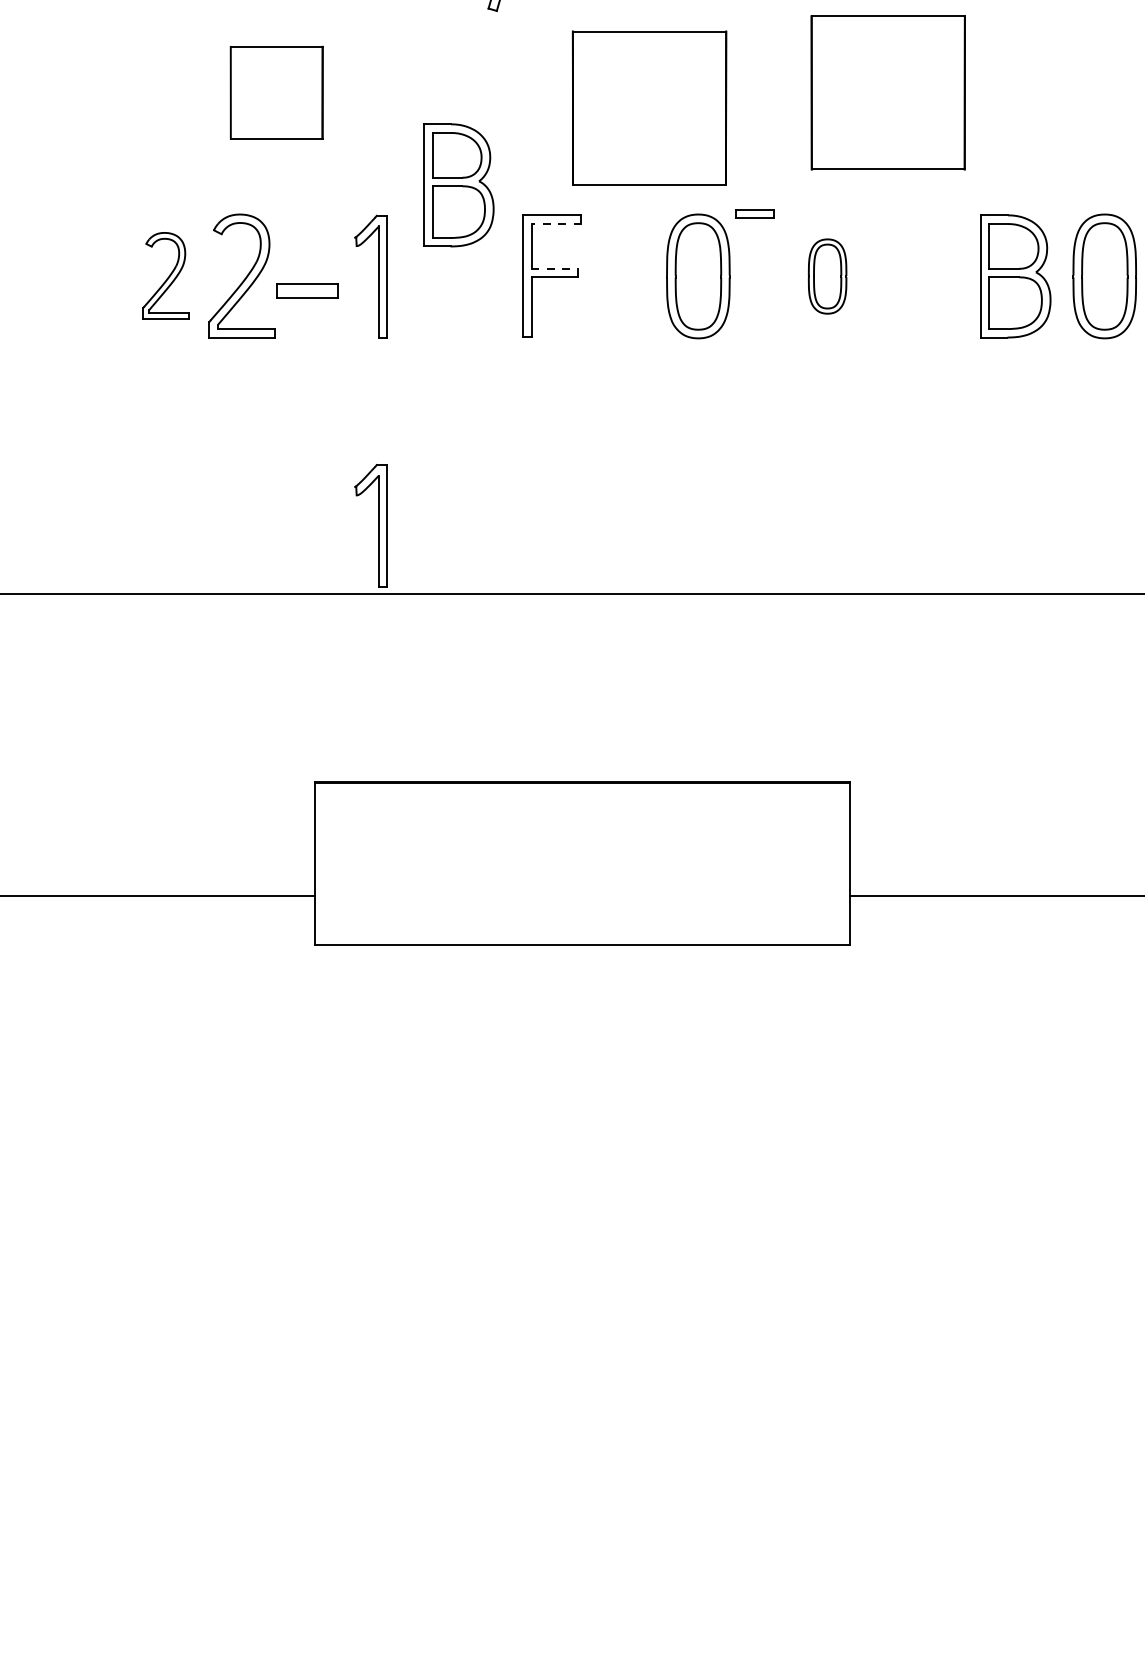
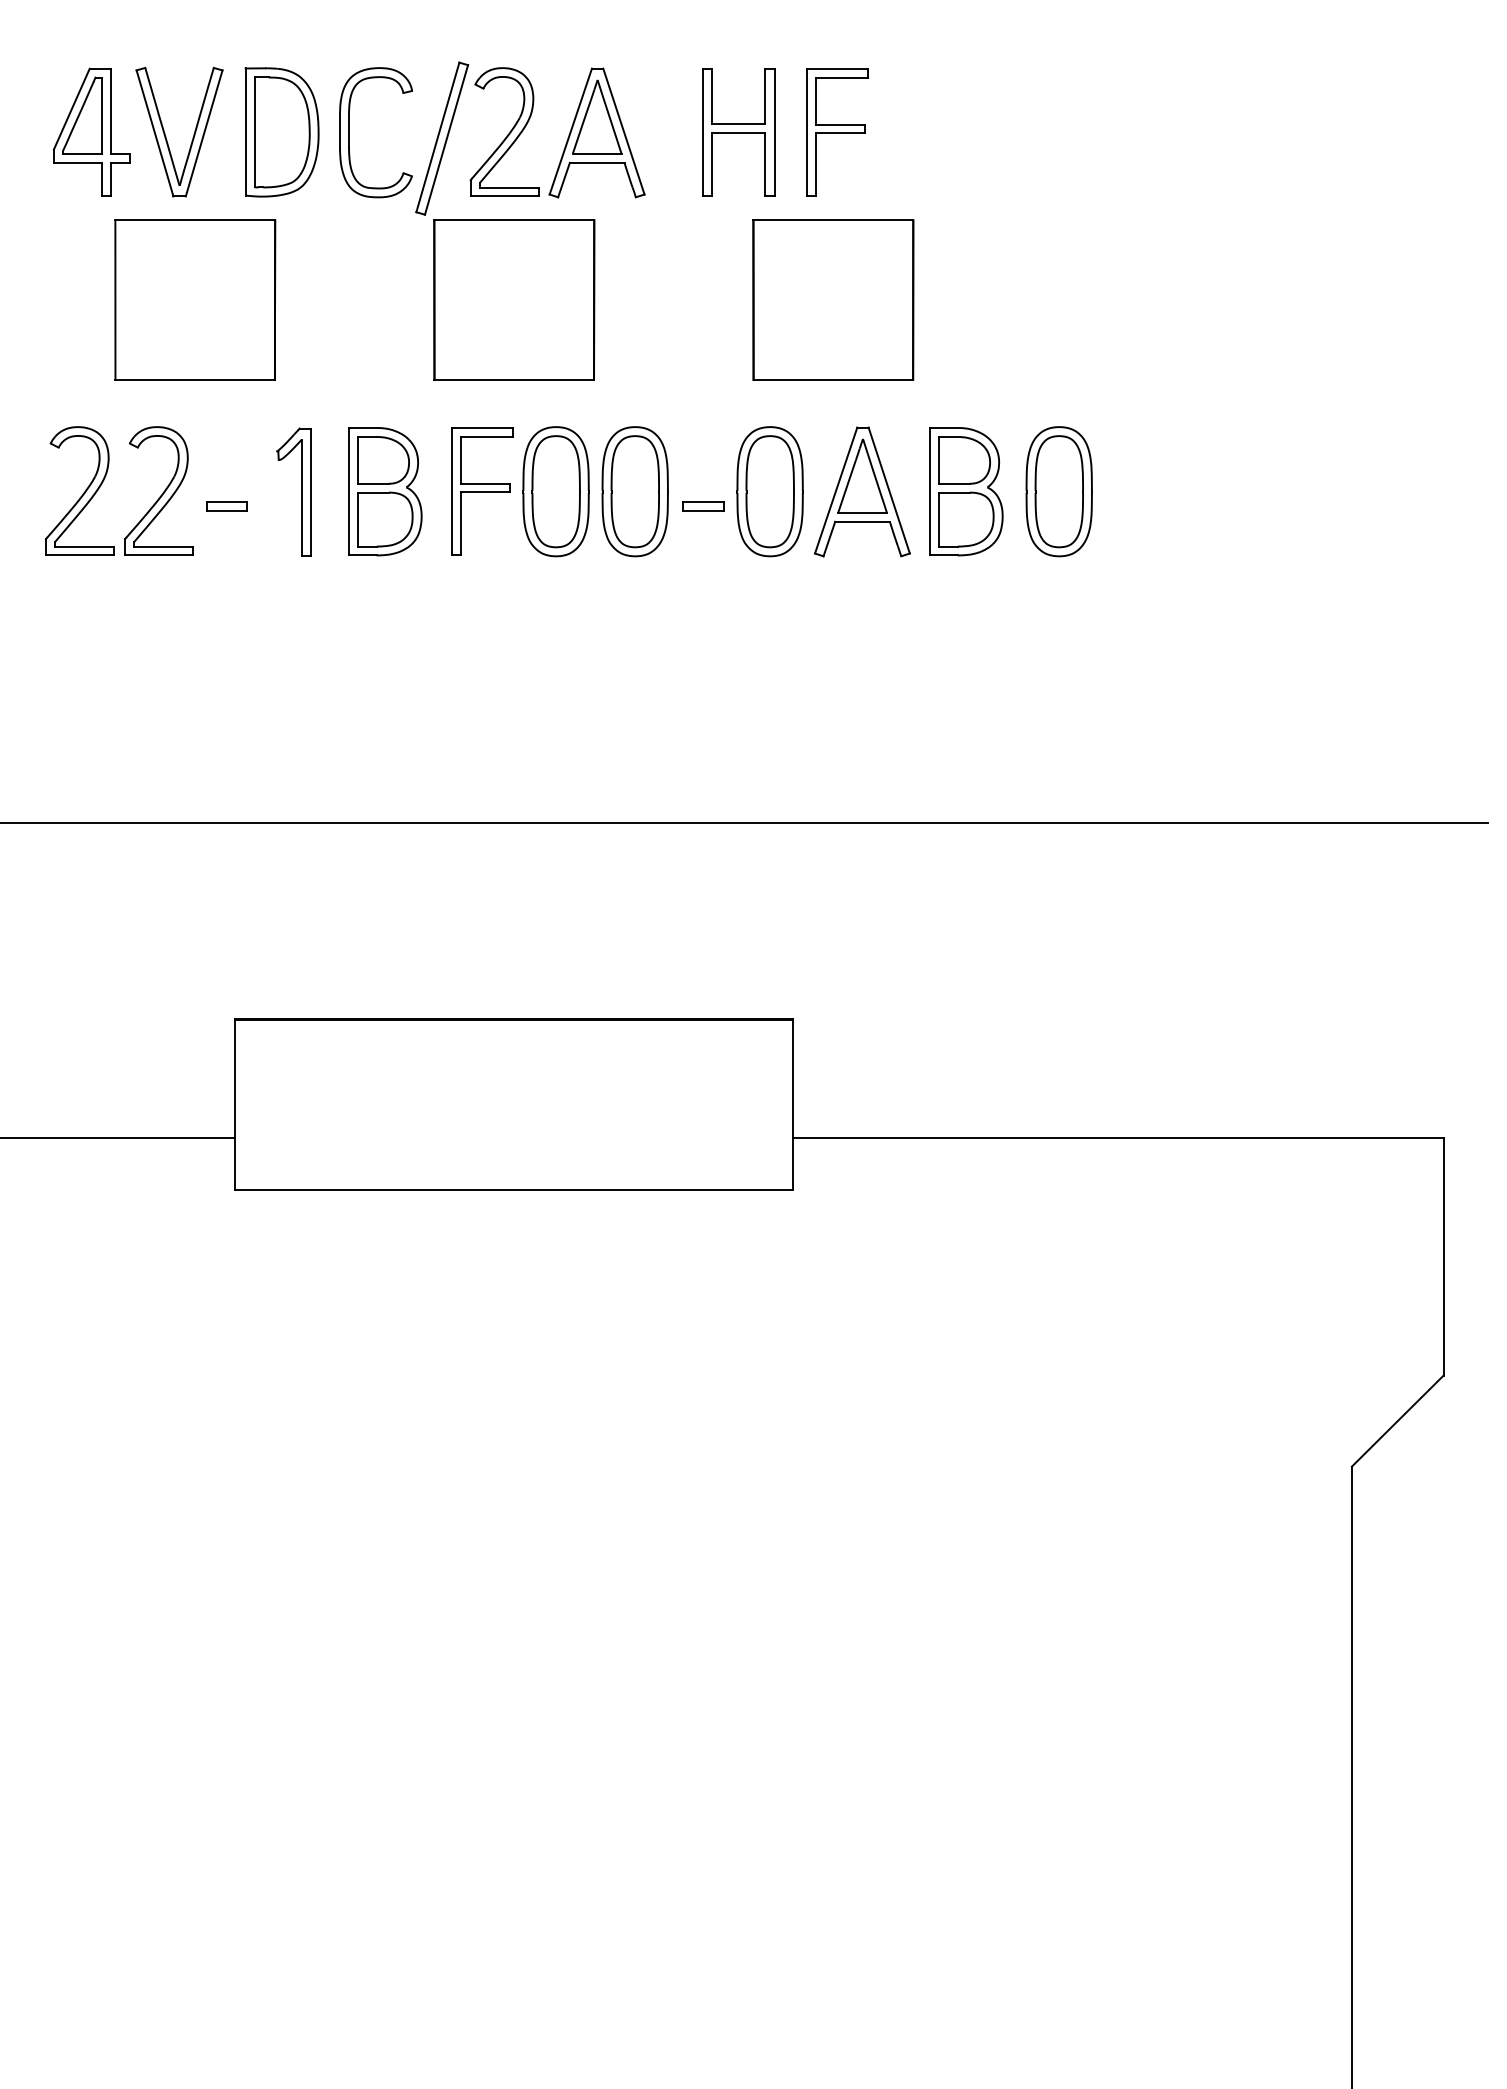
part: (276, 92) -> (195, 299), size x1.67
part: (649, 107) -> (514, 299), moved
part: (458, 185) -> (385, 491), moved
part: (755, 213) -> (703, 506), moved
line: (556, 223) -> (487, 436), dashed -> solid
line: (555, 268) -> (486, 483), dashed -> solid
part: (165, 275) -> (79, 490), size x1.43
part: (621, 276) -> (555, 491), added
part: (827, 276) -> (769, 491), size x1.67
part: (916, 276) -> (862, 491), added
part: (306, 290) -> (226, 506), size x0.62
part: (378, 525) -> (301, 751), removed

